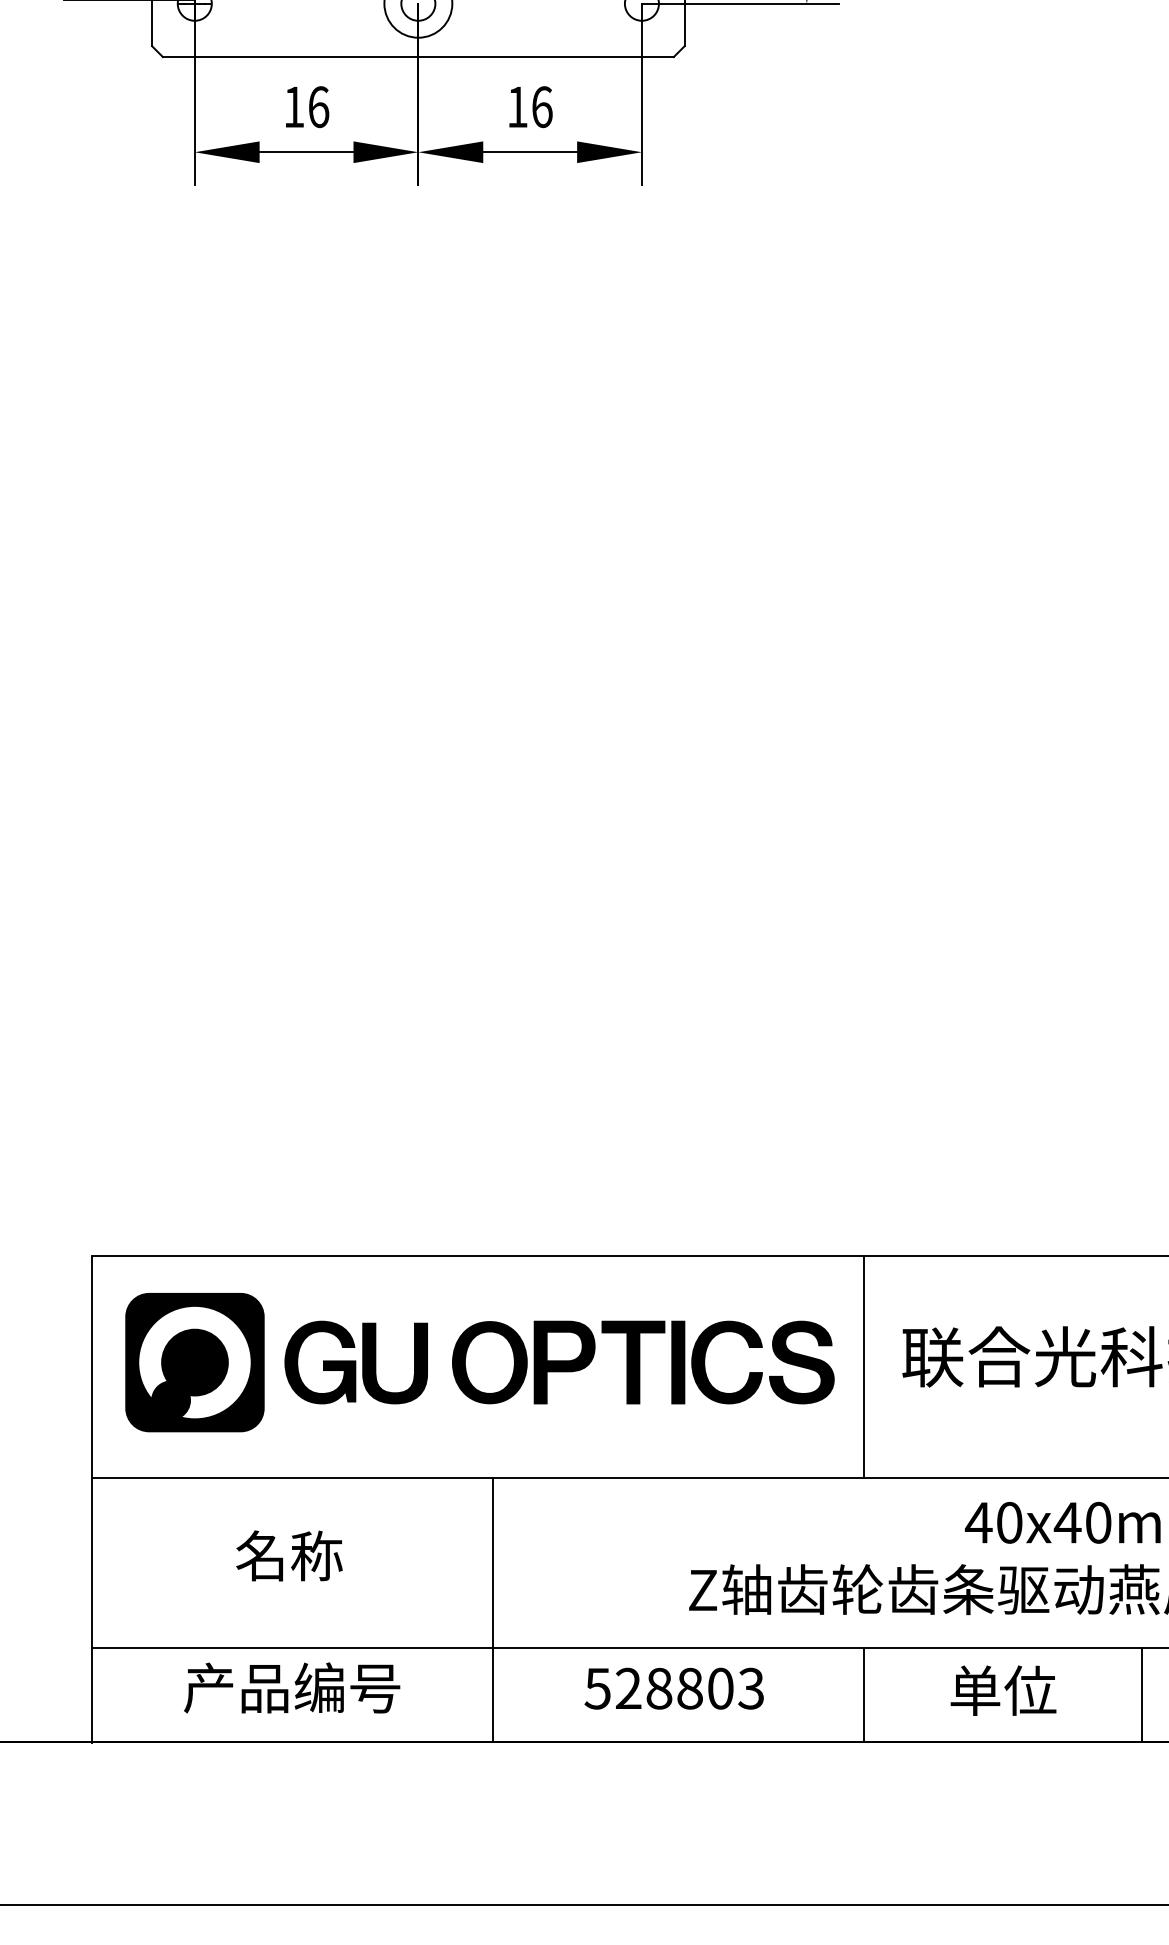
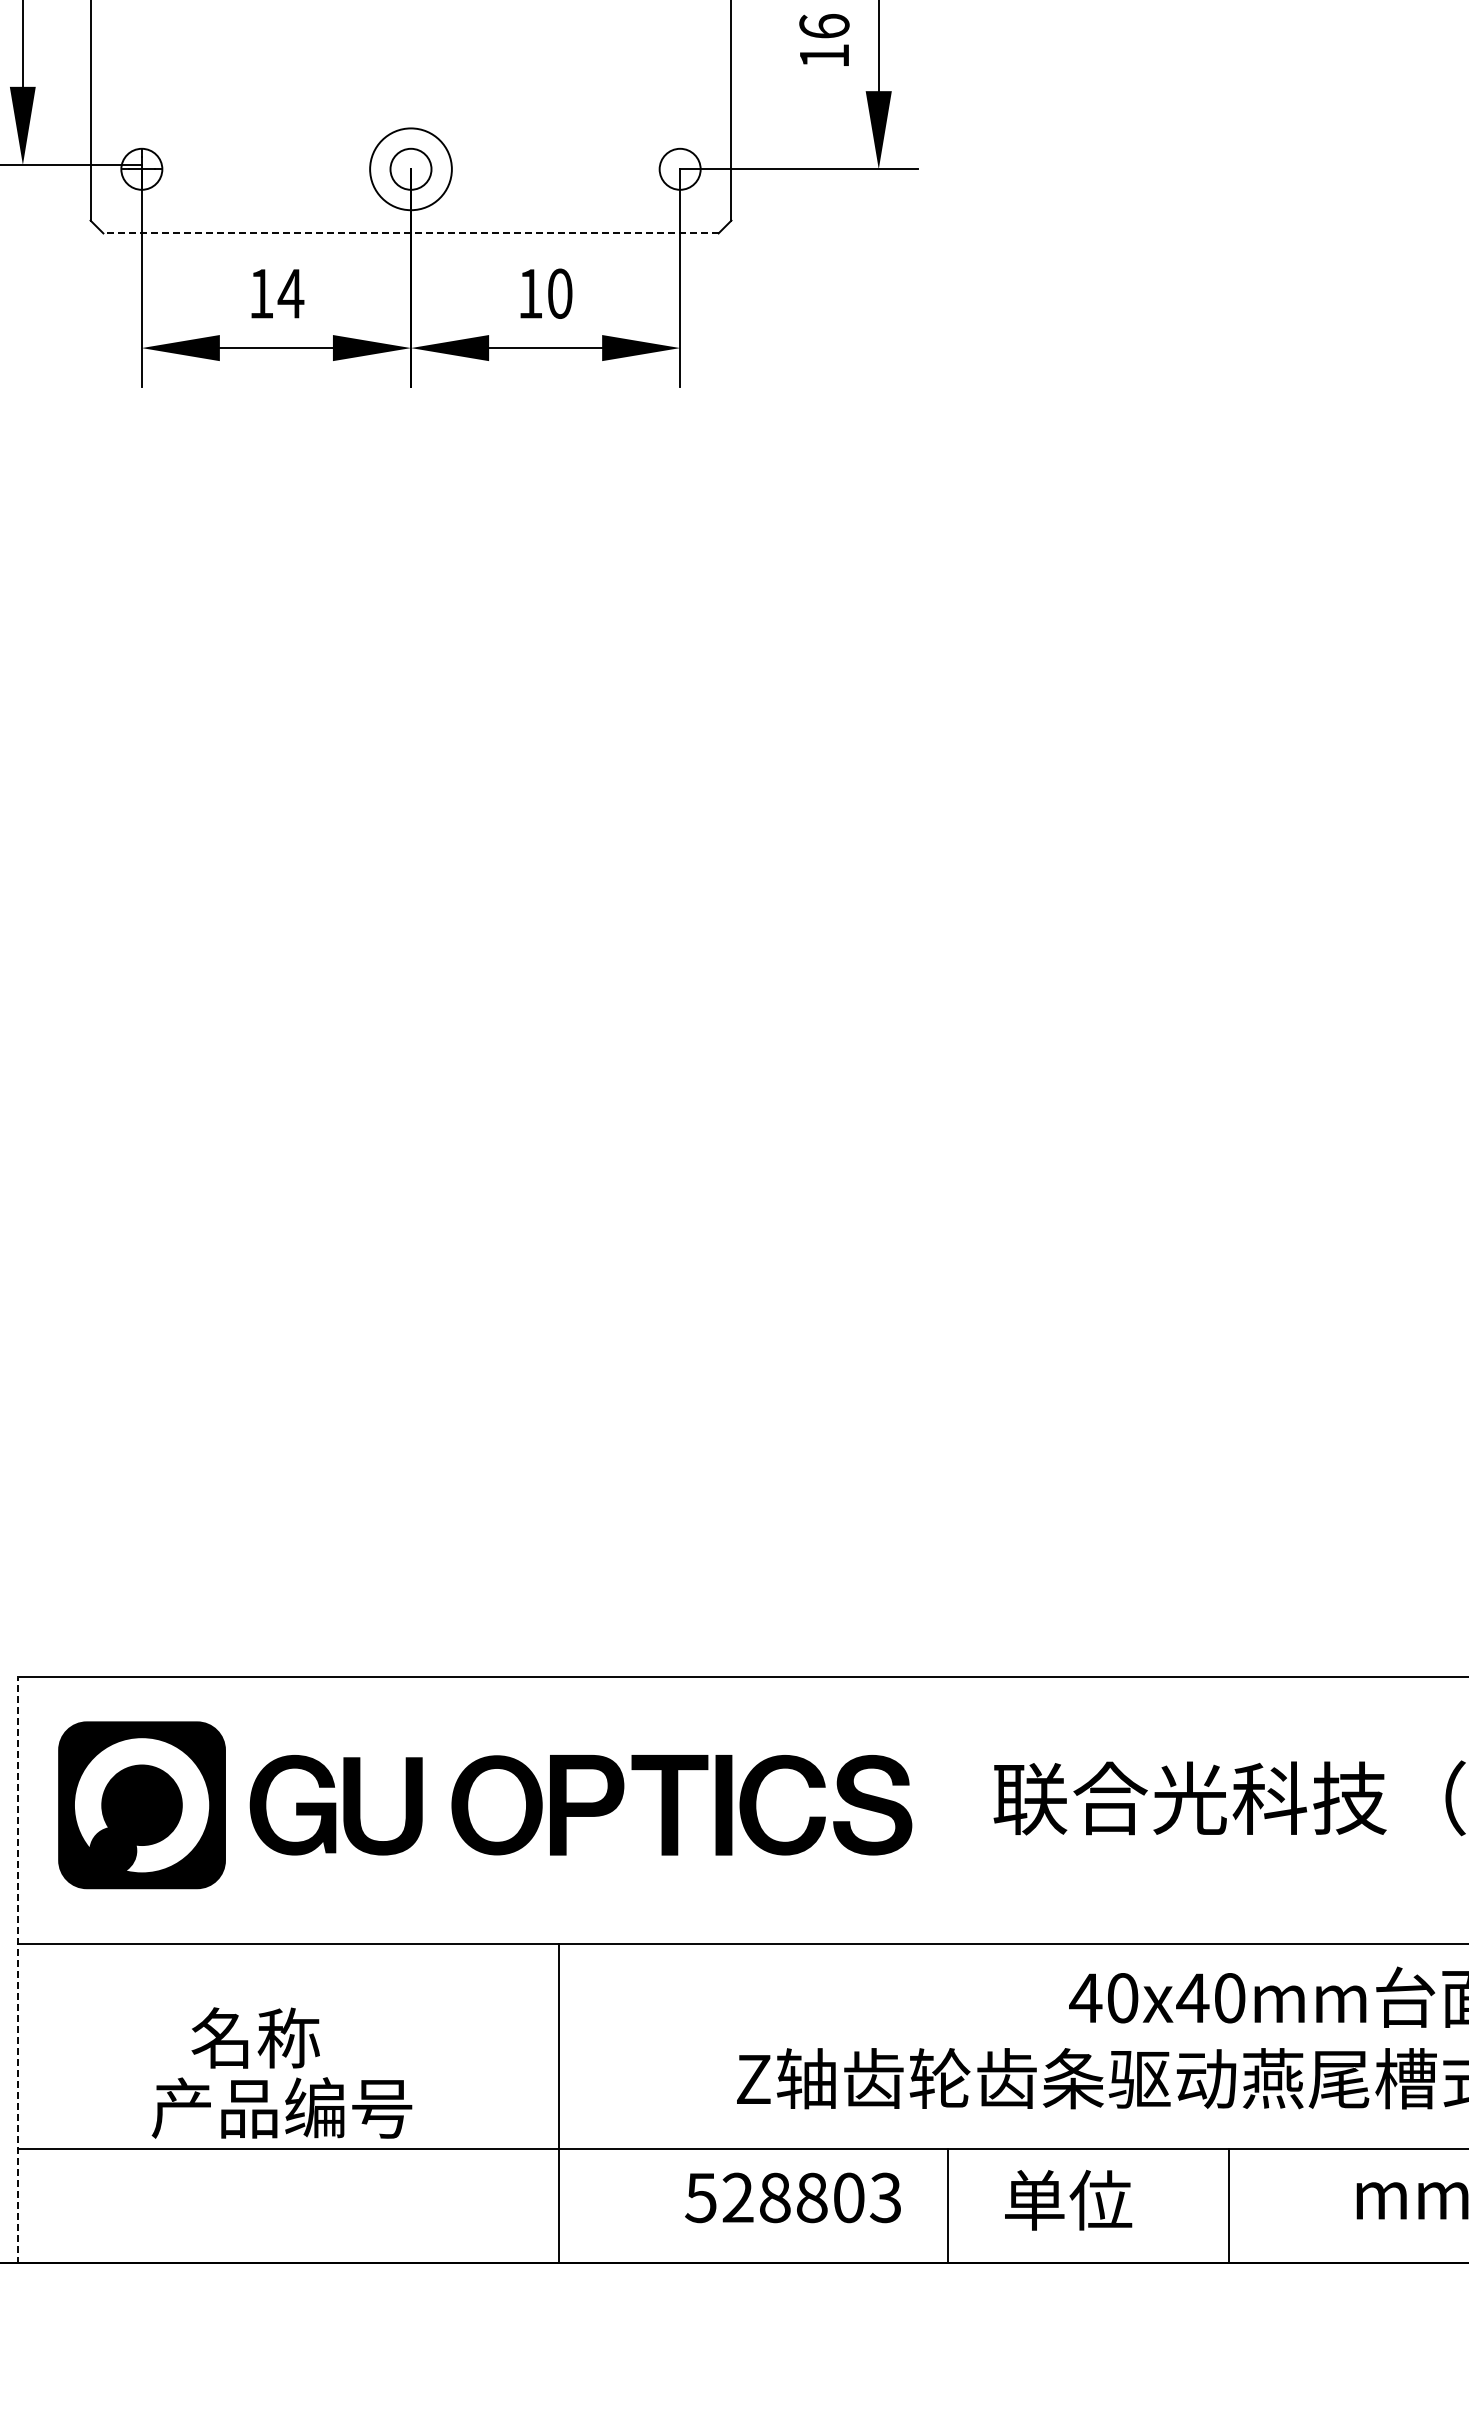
line: (418, 57) -> (411, 233), solid -> dashed
text: (318, 106) -> (290, 293), 16 -> 14
text: (542, 106) -> (560, 293), 16 -> 10
line: (863, 1365) -> (947, 1808), removed
line: (91, 1499) -> (17, 1970), solid -> dashed
line: (493, 1609) -> (559, 2102), moved
text: (291, 1687) -> (281, 2107), moved
text: (673, 1688) -> (792, 2197), moved
text: (1003, 1690) -> (1068, 2200), moved
line: (1141, 1695) -> (1228, 2205), moved

